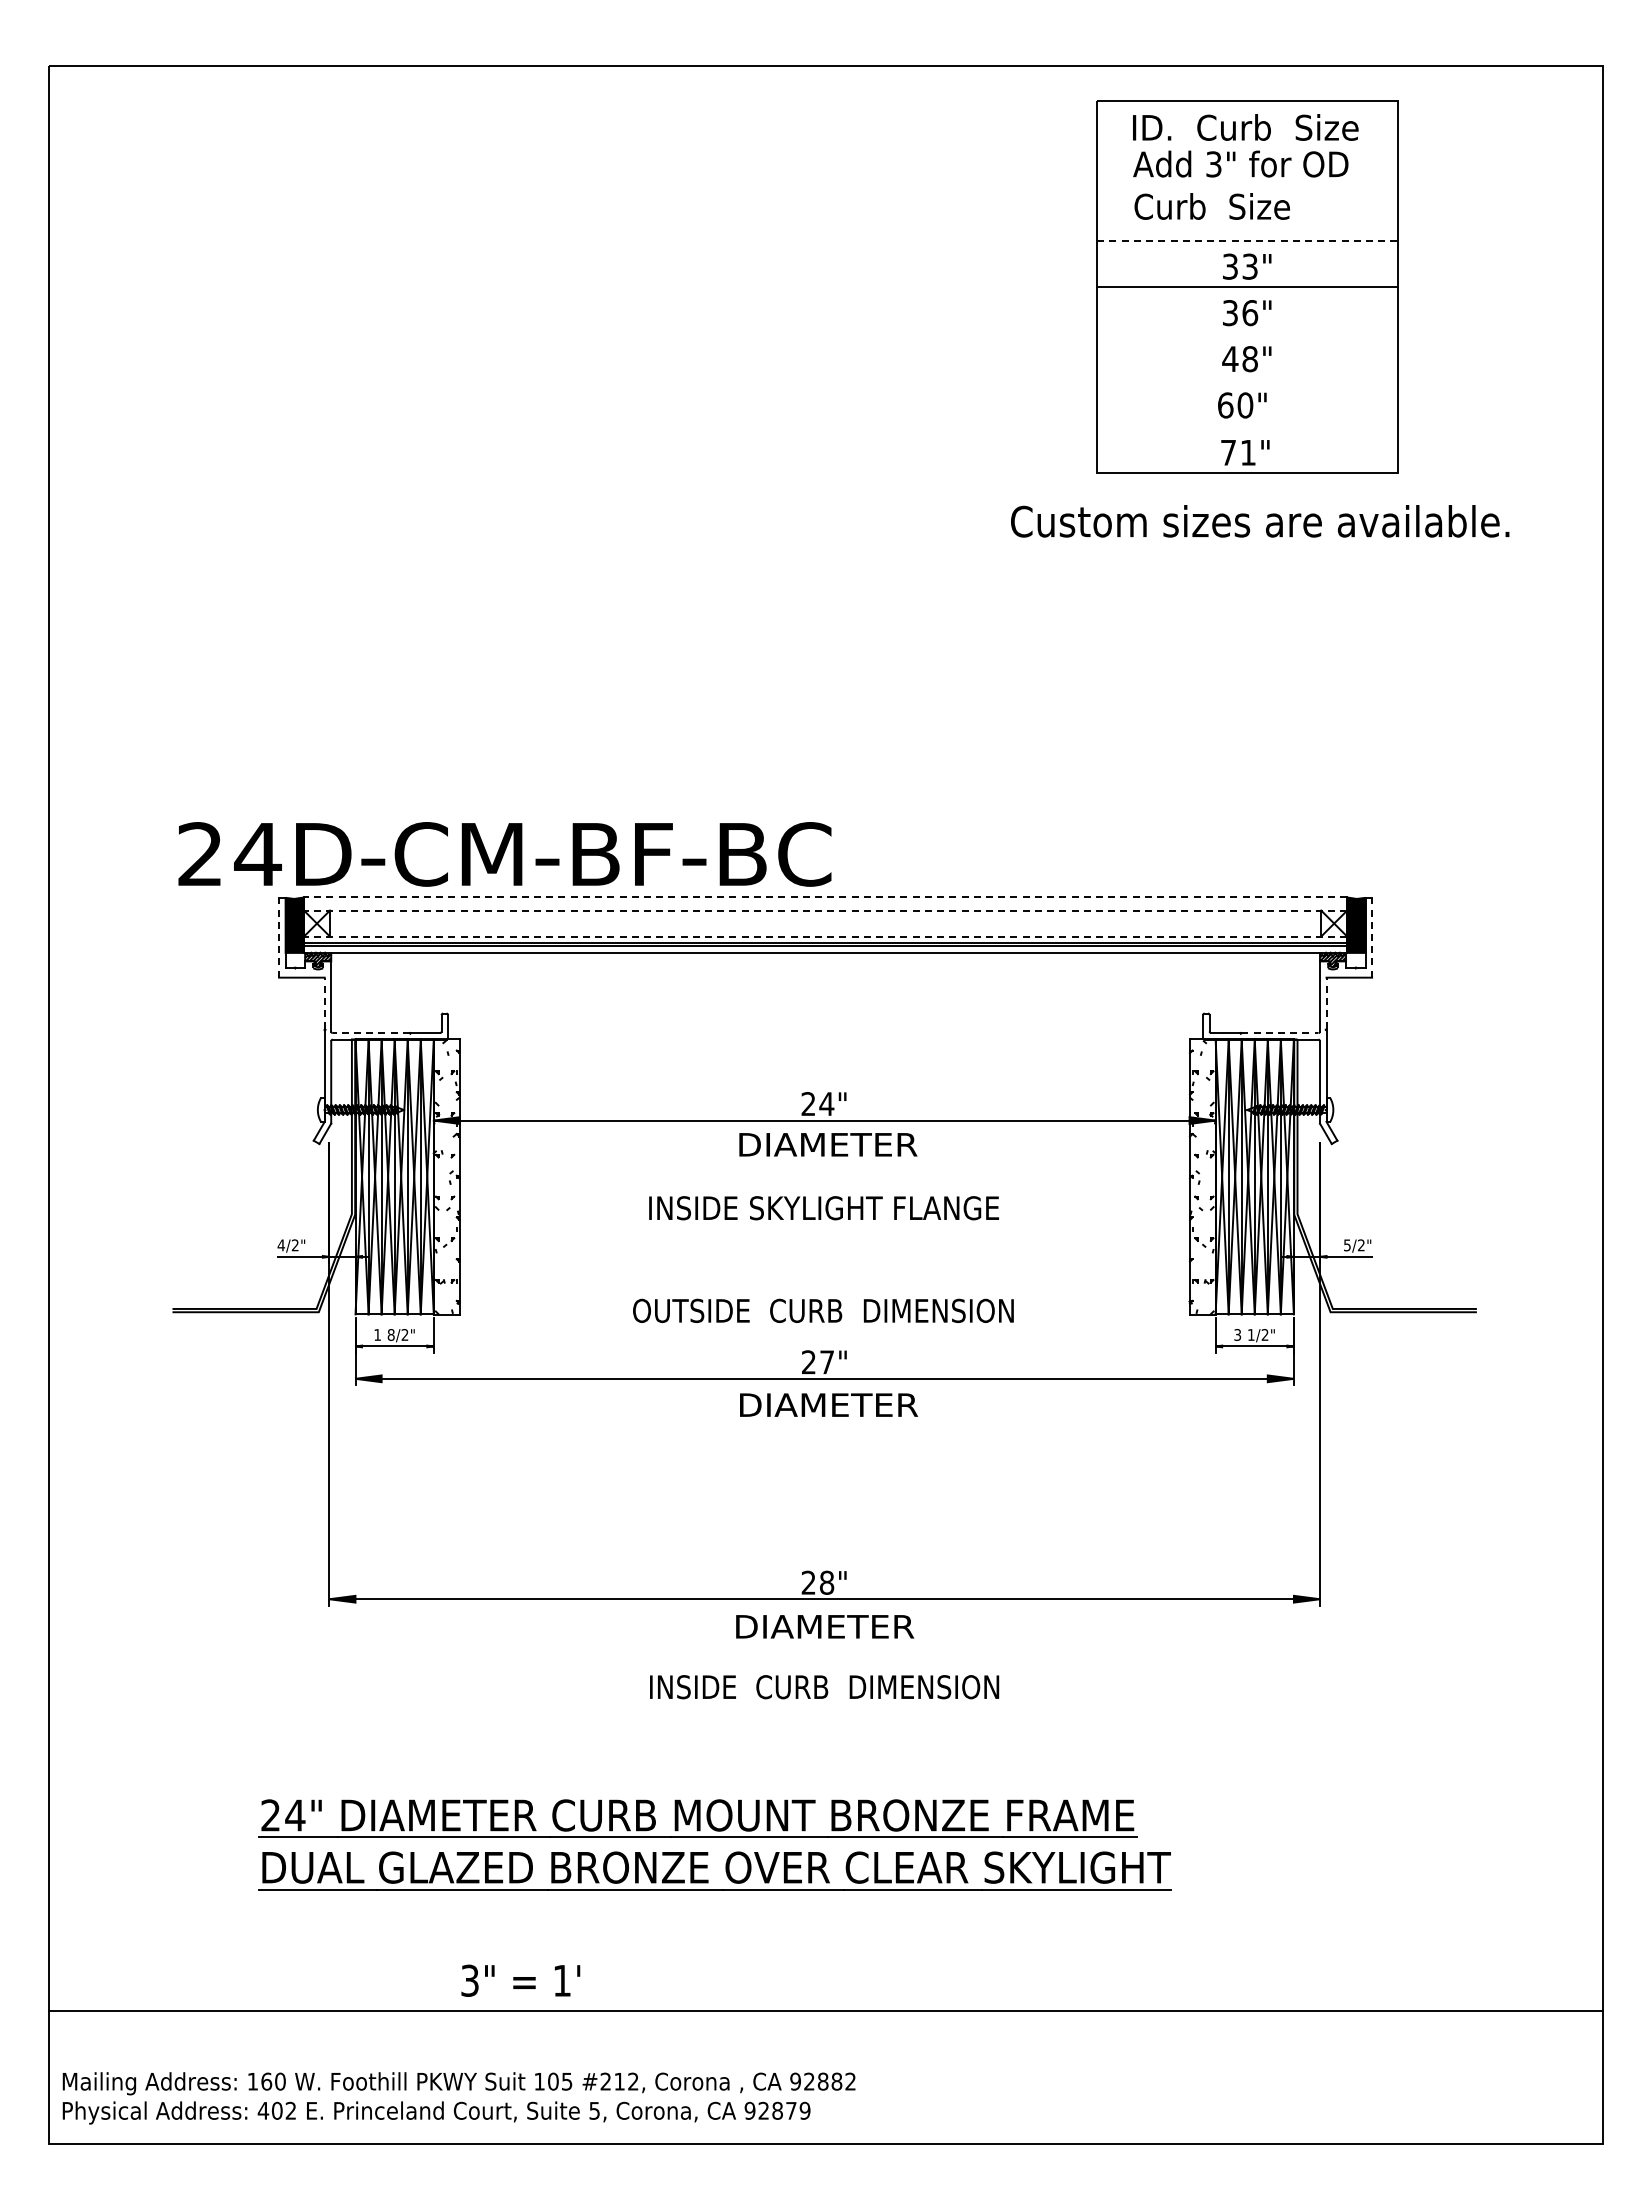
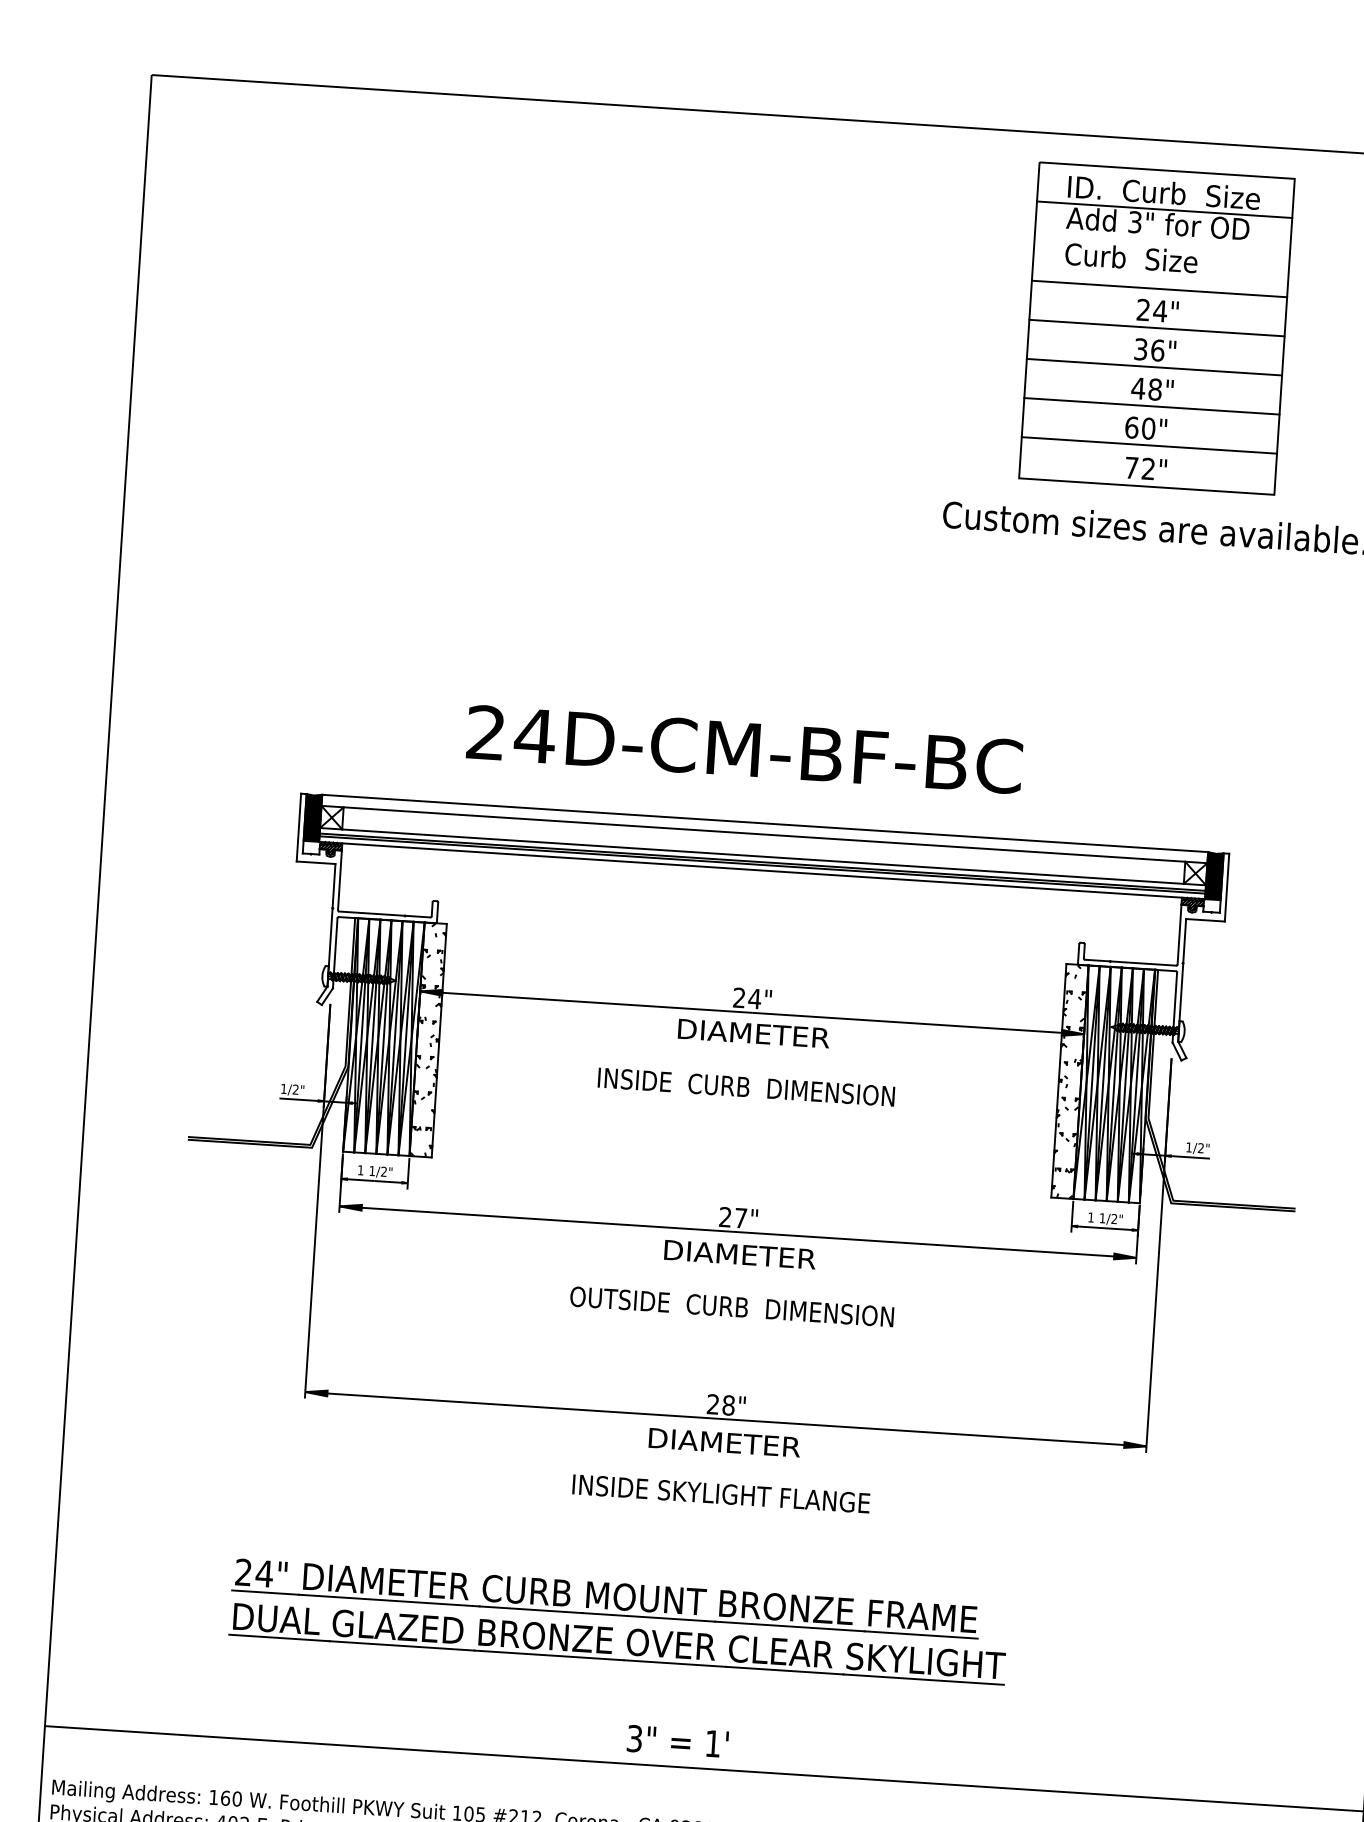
line: (1247, 147) -> (1164, 209), added
line: (1248, 240) -> (1160, 288), dashed -> solid
text: (1240, 266) -> (1152, 310), 33" -> 24"
line: (1247, 332) -> (1154, 366), added
line: (1247, 378) -> (1151, 405), added
line: (1247, 425) -> (1149, 445), added
text: (1247, 452) -> (1147, 468), 71" -> 72"
text: (504, 854) -> (744, 749), moved
line: (825, 897) -> (765, 823), dashed -> solid
line: (825, 910) -> (764, 834), dashed -> solid
line: (825, 936) -> (762, 856), dashed -> solid
line: (279, 937) -> (299, 827), dashed -> solid
line: (1372, 937) -> (1227, 887), dashed -> solid
line: (324, 1003) -> (333, 885), dashed -> solid
line: (1326, 1003) -> (1184, 940), dashed -> solid
line: (371, 1033) -> (372, 914), dashed -> solid
line: (1279, 1033) -> (1143, 963), dashed -> solid
text: (824, 1208) -> (747, 1087), INSIDE SKYLIGHT FLANGE -> INSIDE  CURB  DIMENSION
text: (281, 1245) -> (284, 1089), 4/2" -> 1/2"
text: (1347, 1245) -> (1189, 1147), 5/2" -> 1/2"
text: (823, 1310) -> (732, 1306), moved
text: (390, 1334) -> (371, 1170), 8/2" -> 1/2"
text: (1237, 1334) -> (1090, 1217), 3 -> 1
text: (825, 1687) -> (721, 1494), INSIDE  CURB  DIMENSION -> INSIDE SKYLIGHT FLANGE
text: (520, 1980) -> (677, 1741), moved

